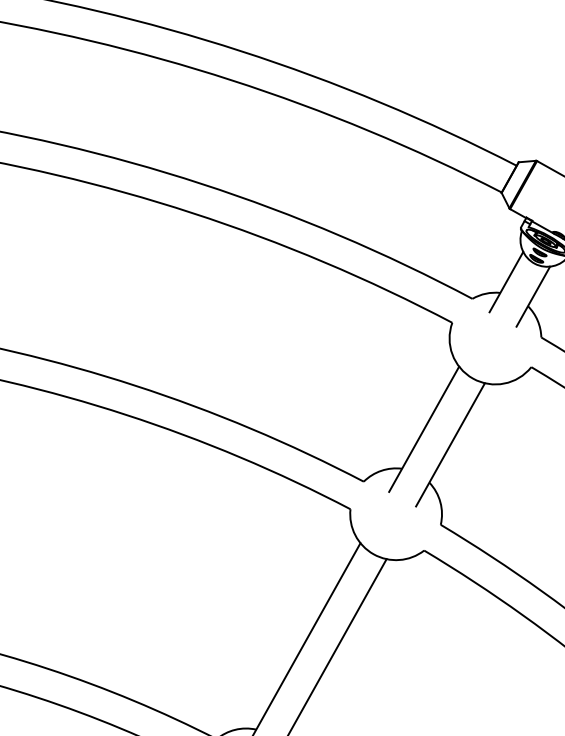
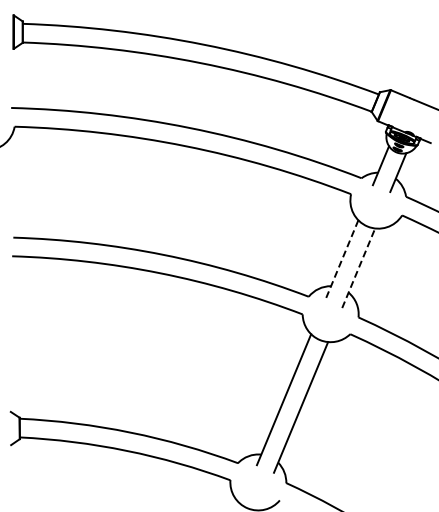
line: (423, 428) -> (341, 260), solid -> dashed
line: (450, 443) -> (358, 267), solid -> dashed

